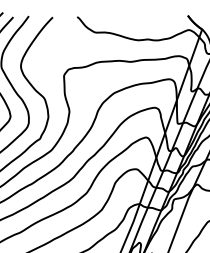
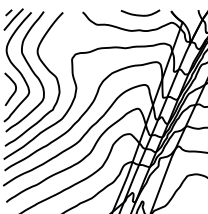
curve: (149, 19) -> (140, 14), added

